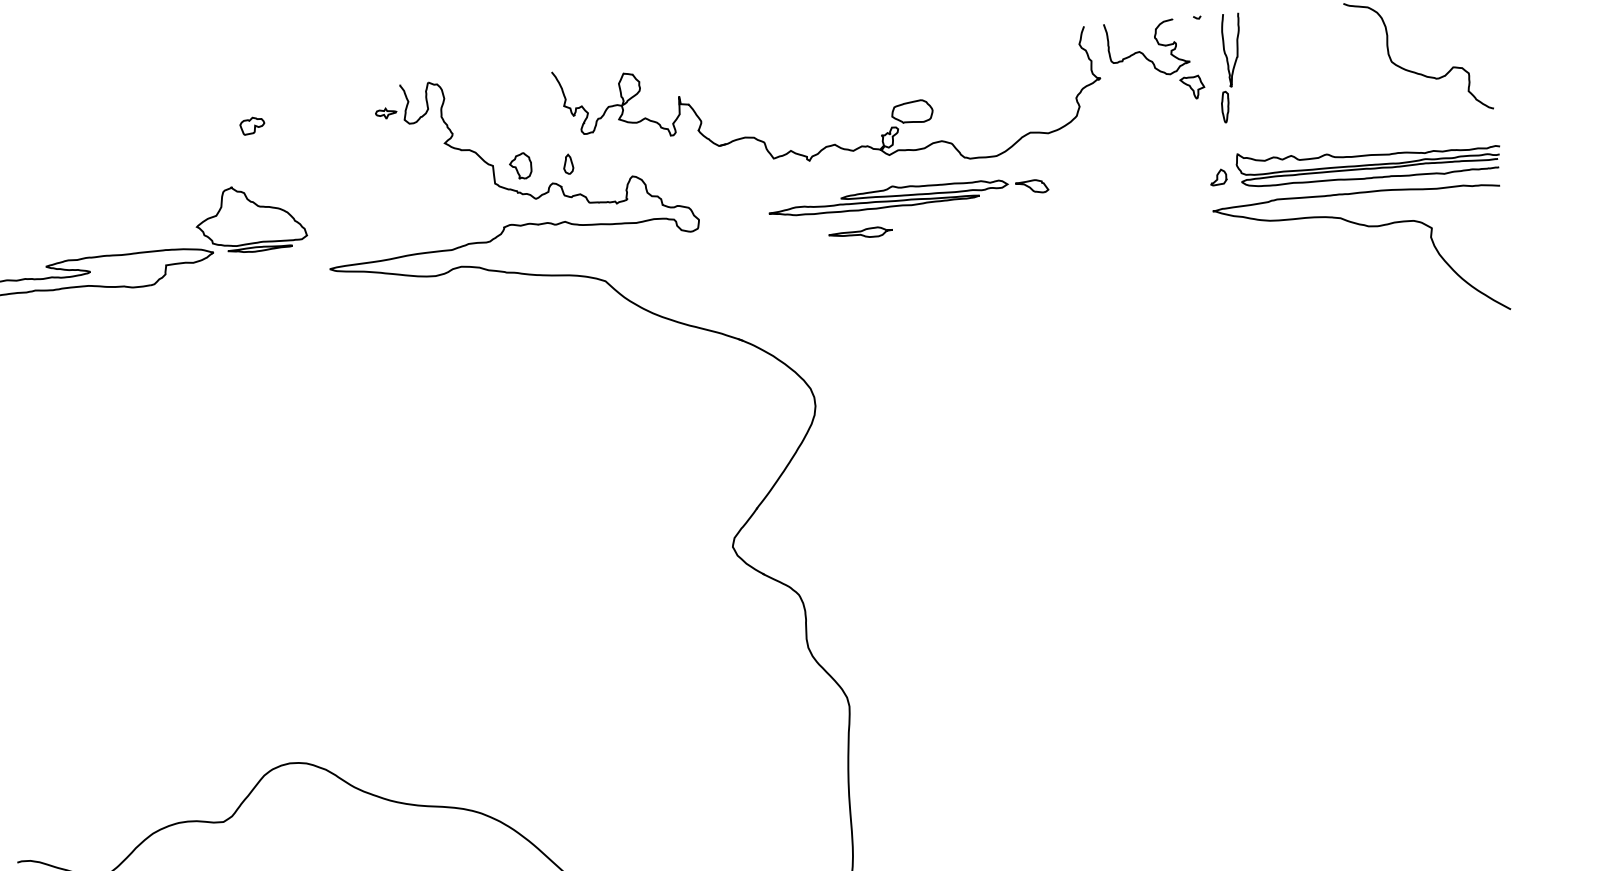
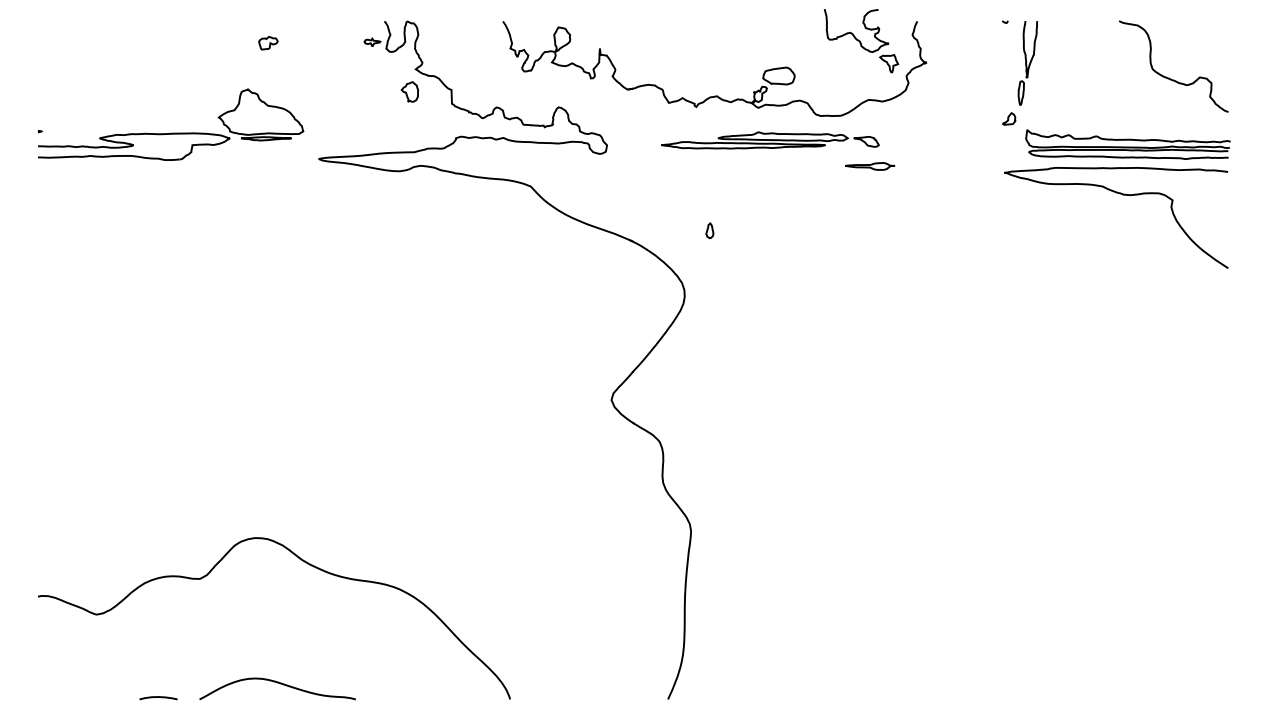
part: (1154, 61) -> (861, 41), moved
part: (567, 164) -> (709, 230), moved
part: (520, 165) -> (409, 91), moved
part: (1218, 176) -> (1009, 118), moved
part: (861, 233) -> (870, 166), moved

